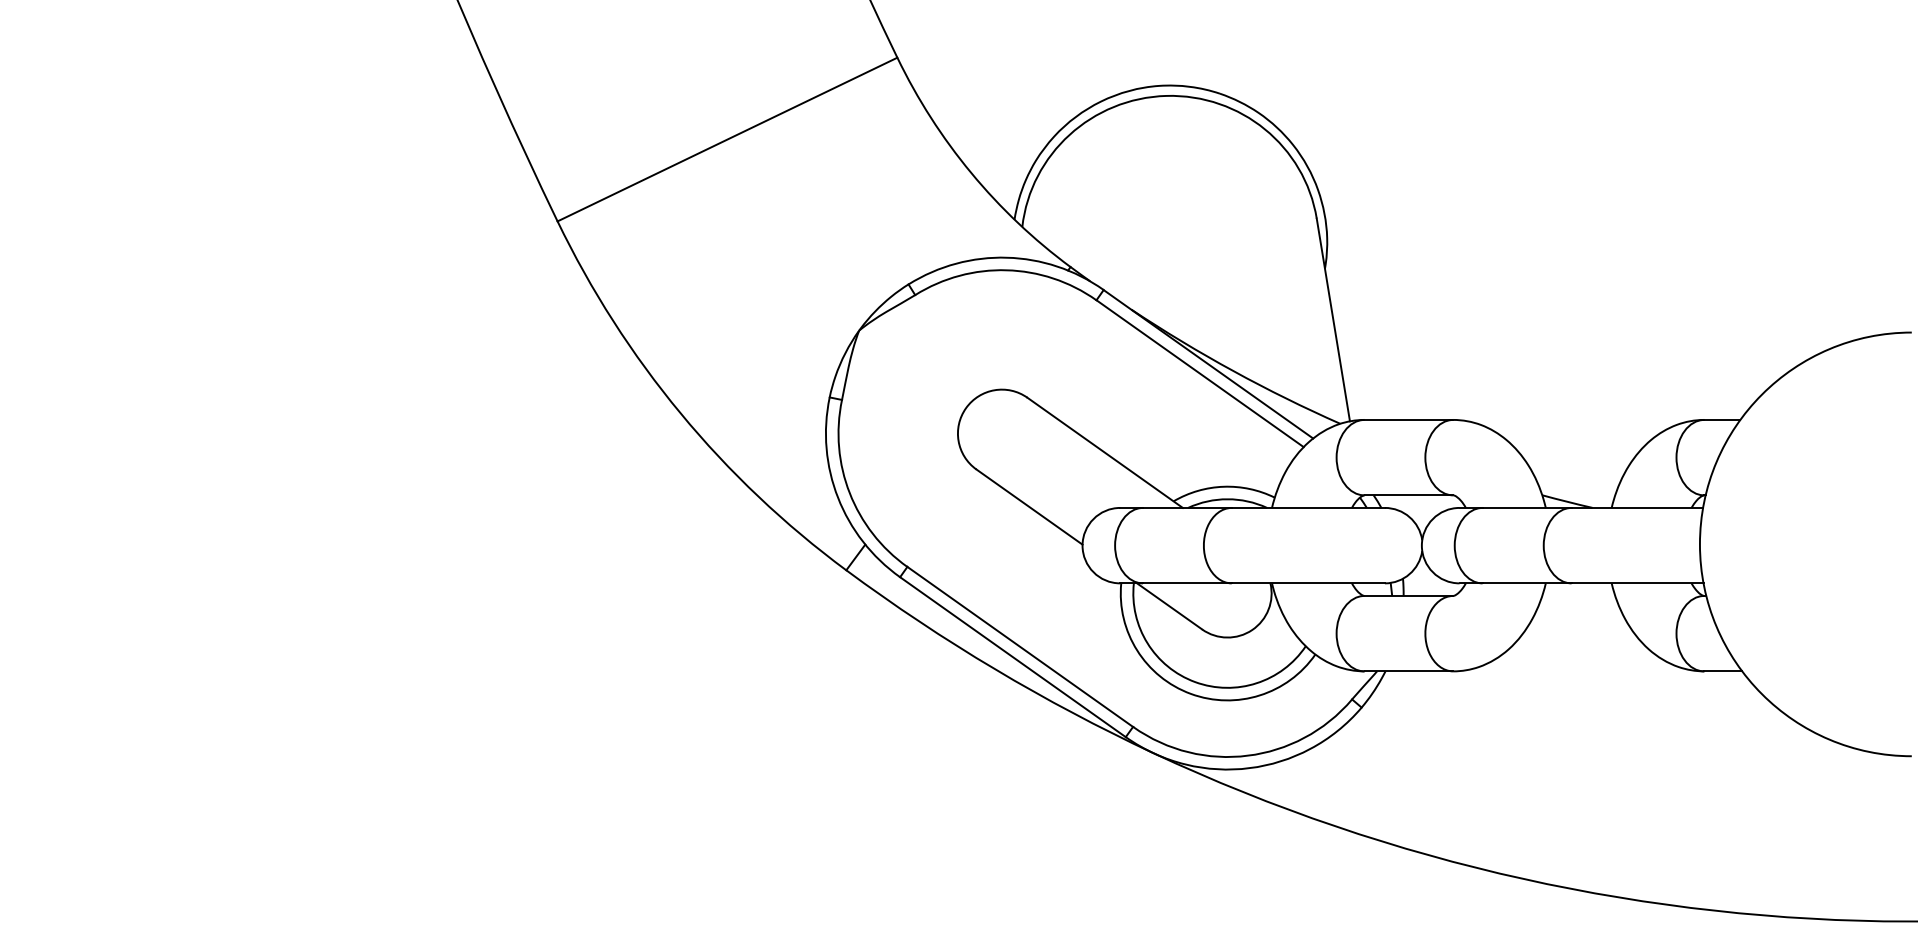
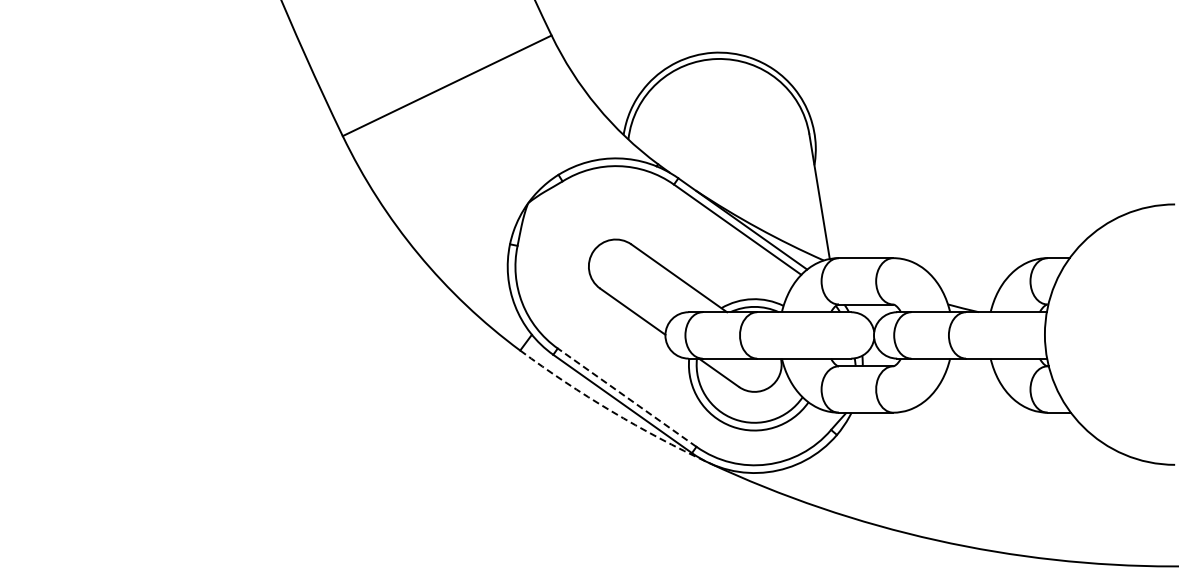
line: (1019, 646) -> (626, 397), solid -> dashed
arc: (994, 669) -> (611, 411), solid -> dashed

